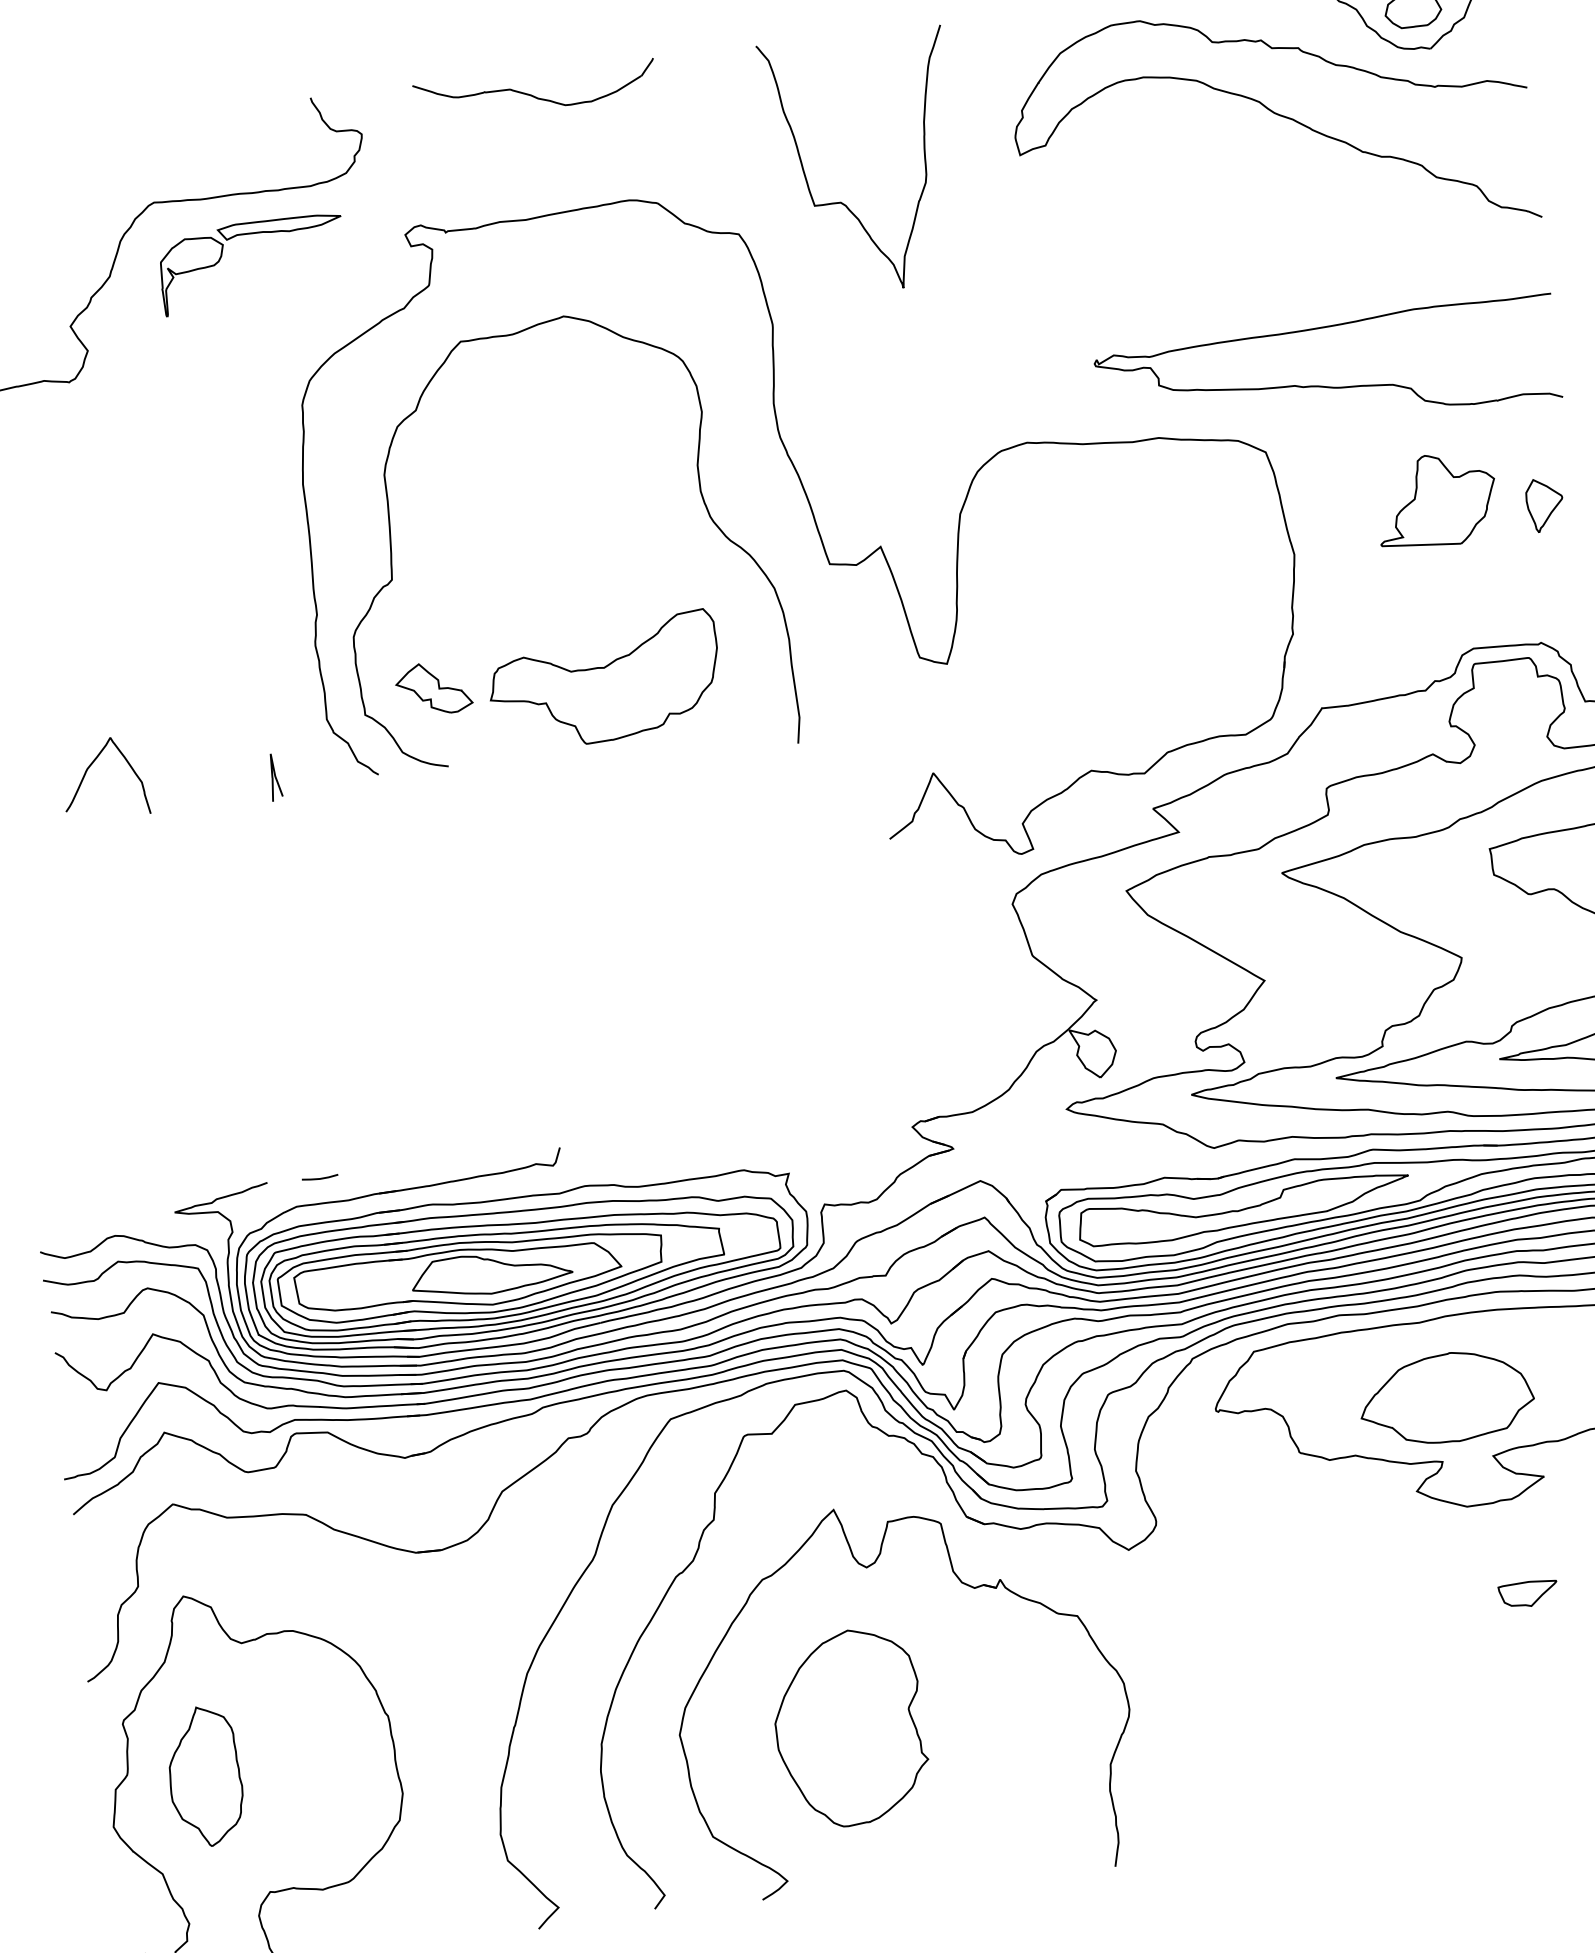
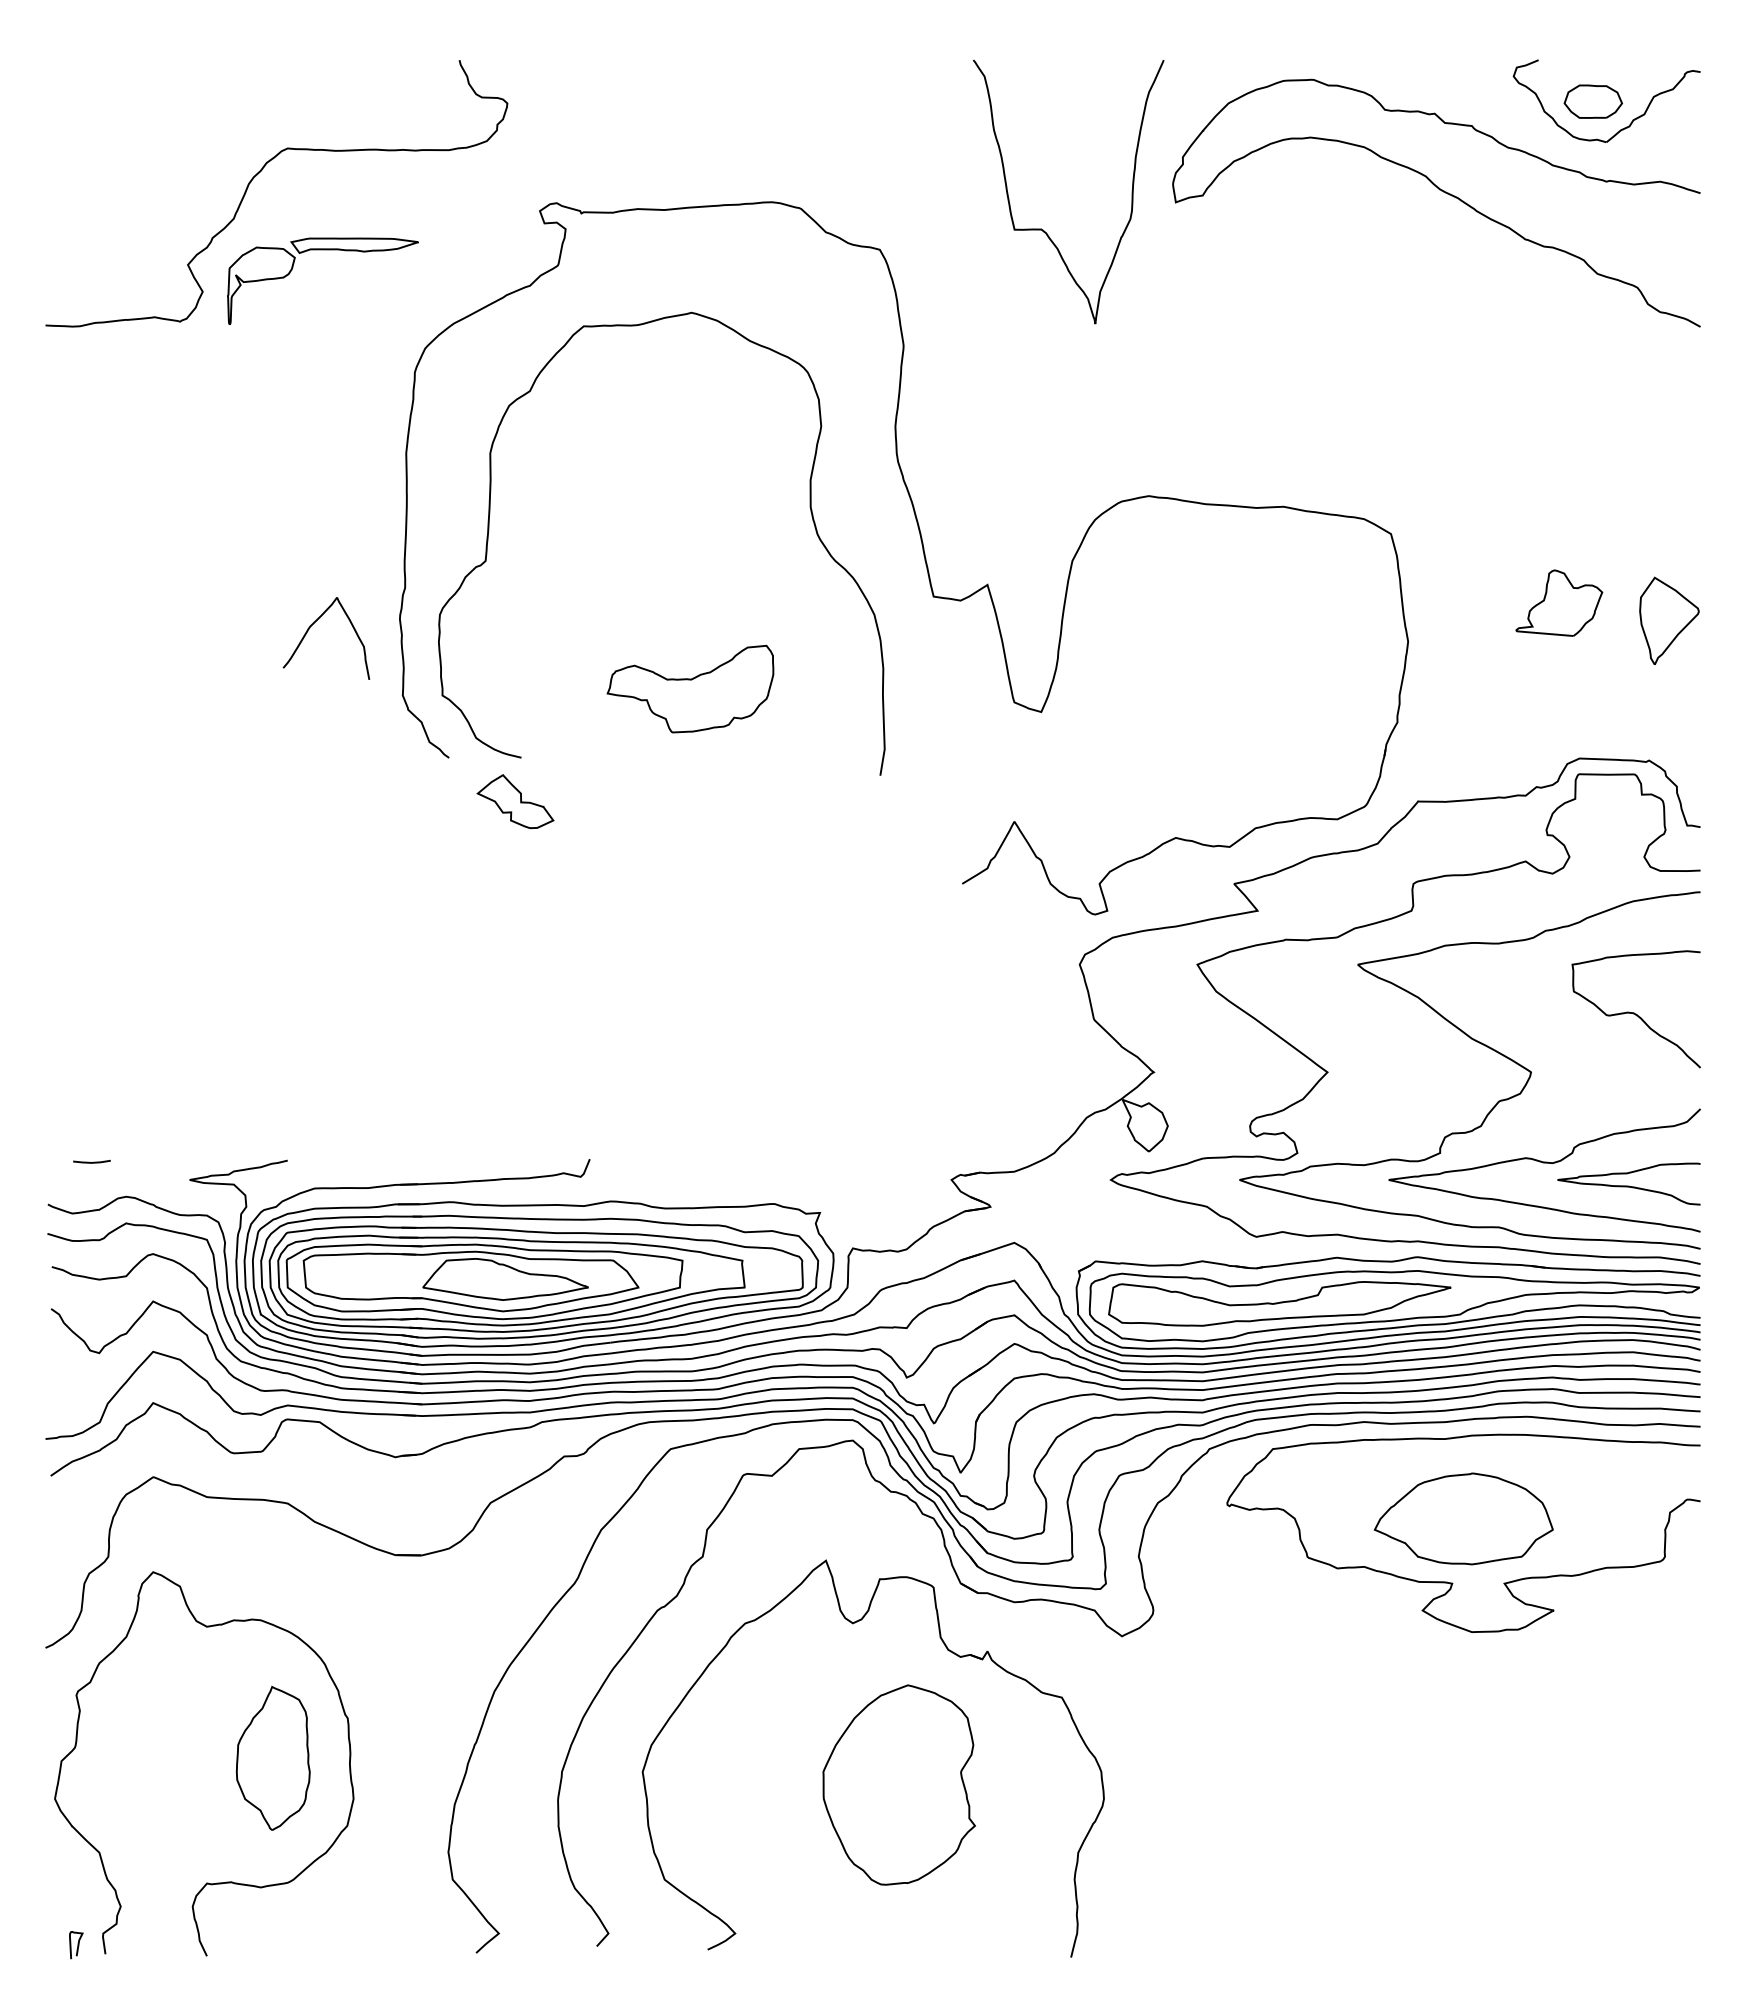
part: (534, 89) -> (688, 78), removed
curve: (842, 202) -> (1043, 229), moved
part: (248, 234) -> (322, 250), moved
curve: (1326, 385) -> (1460, 473), removed
part: (1436, 499) -> (1559, 602), size x0.7
part: (1545, 504) -> (1669, 620), size x1.6
part: (604, 680) -> (690, 688), size x0.7
part: (433, 688) -> (515, 801), moved
curve: (88, 770) -> (310, 628), moved
curve: (275, 776) -> (343, 747), removed
line: (319, 1178) -> (91, 1162), moved
part: (1527, 1594) -> (1523, 1728), removed
part: (849, 1727) -> (898, 1784), moved
part: (204, 1775) -> (272, 1757), moved

